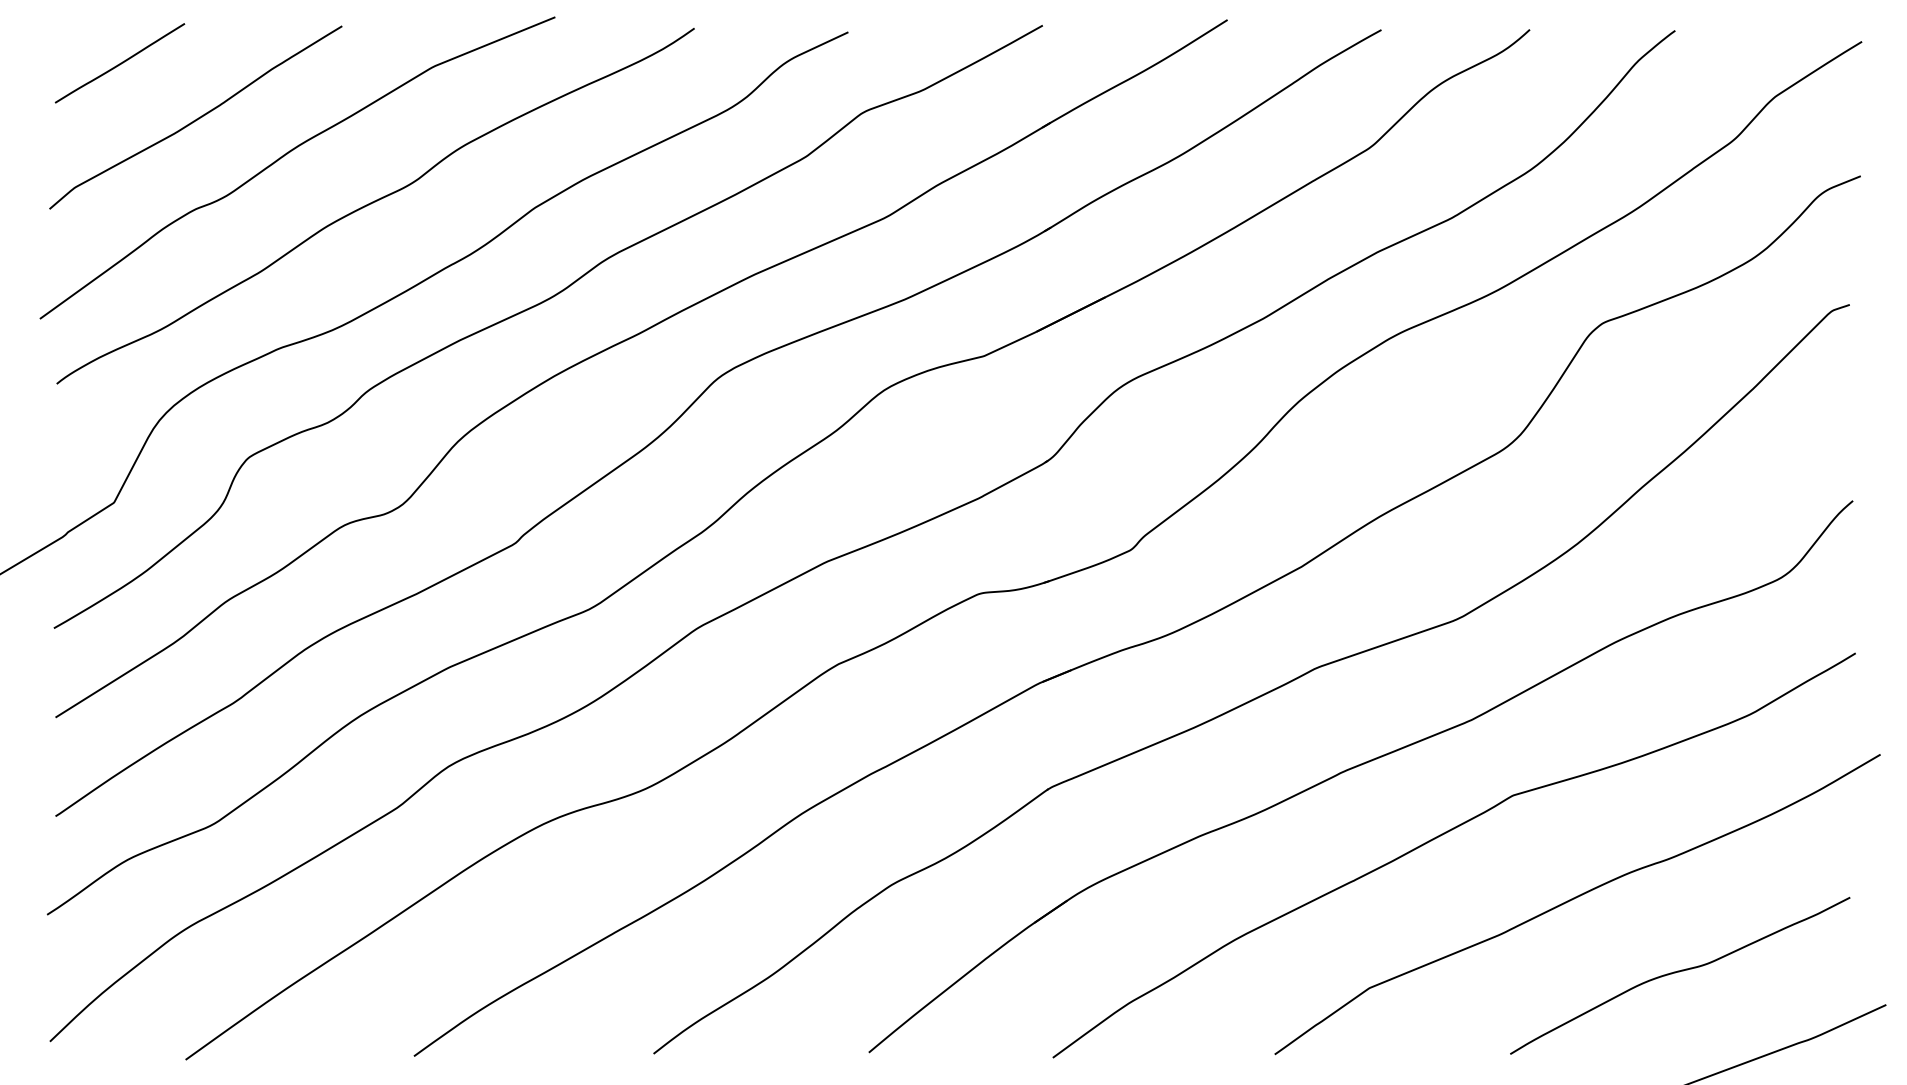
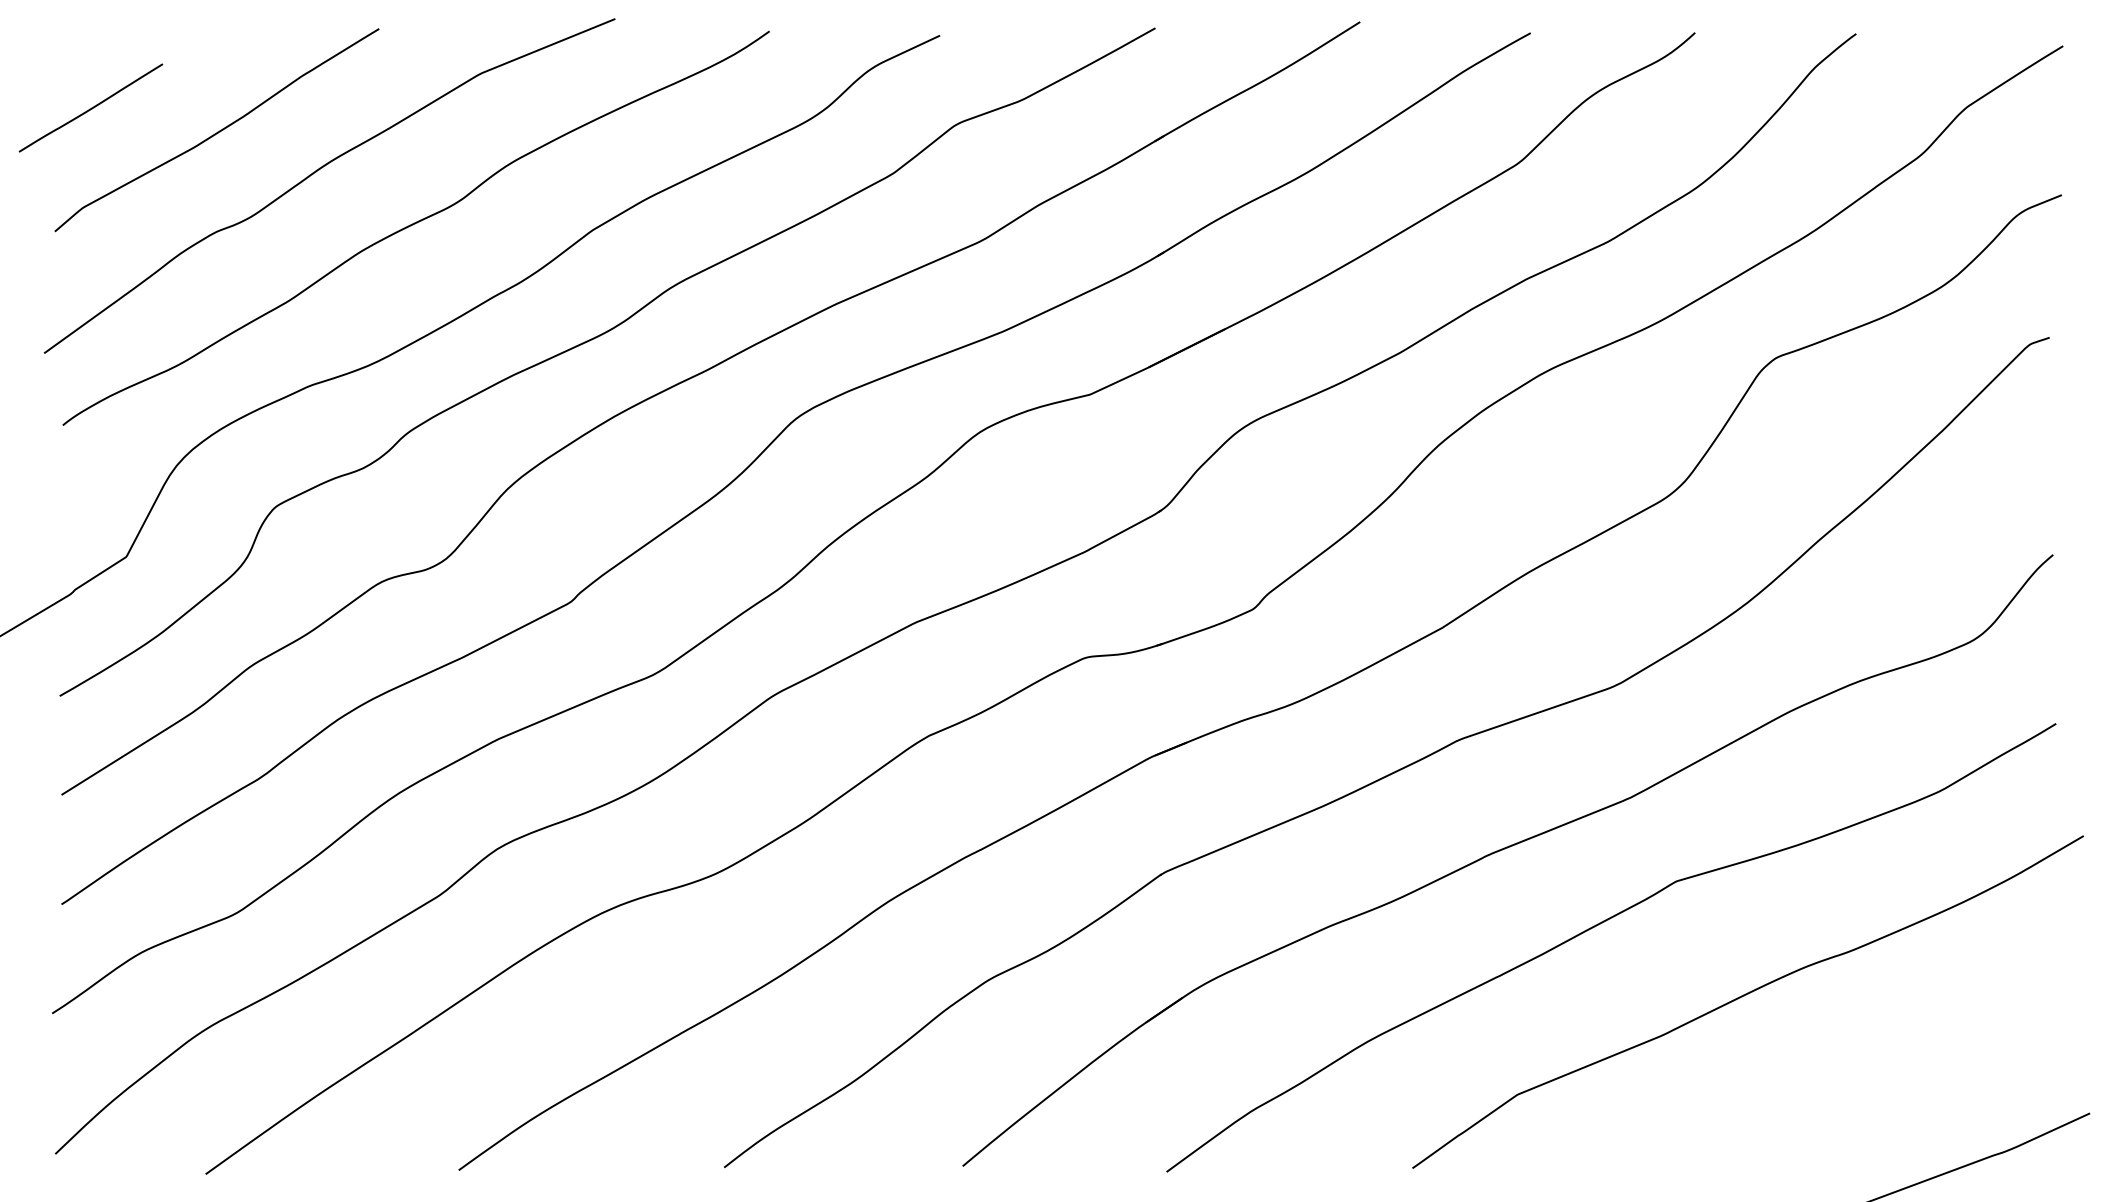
curve: (120, 62) -> (91, 107), moved
curve: (1679, 972) -> (1860, 1077), removed

